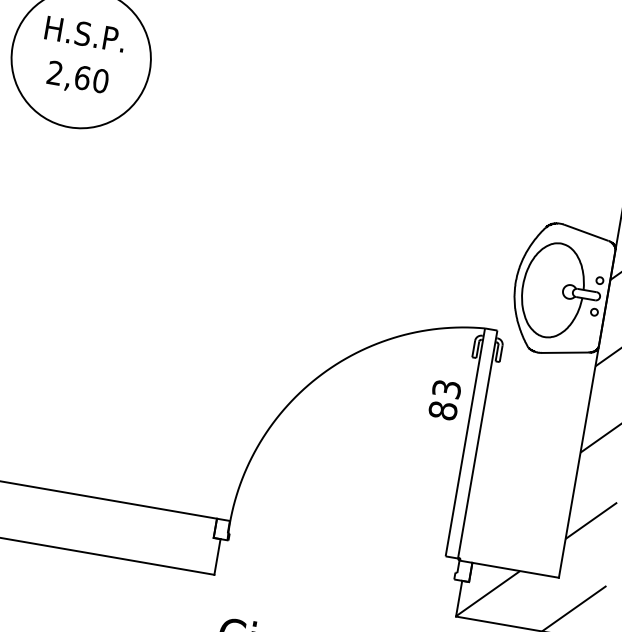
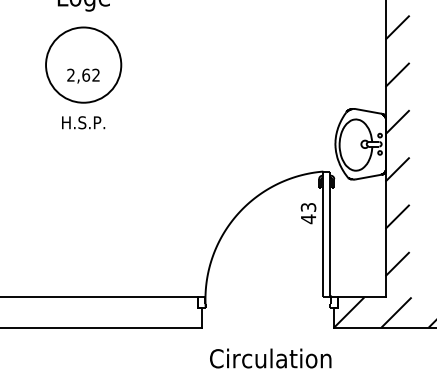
text: (85, 33) -> (83, 122), moved
text: (101, 79) -> (96, 74), 2,60 -> 2,62
text: (442, 411) -> (308, 219), 83 -> 43

